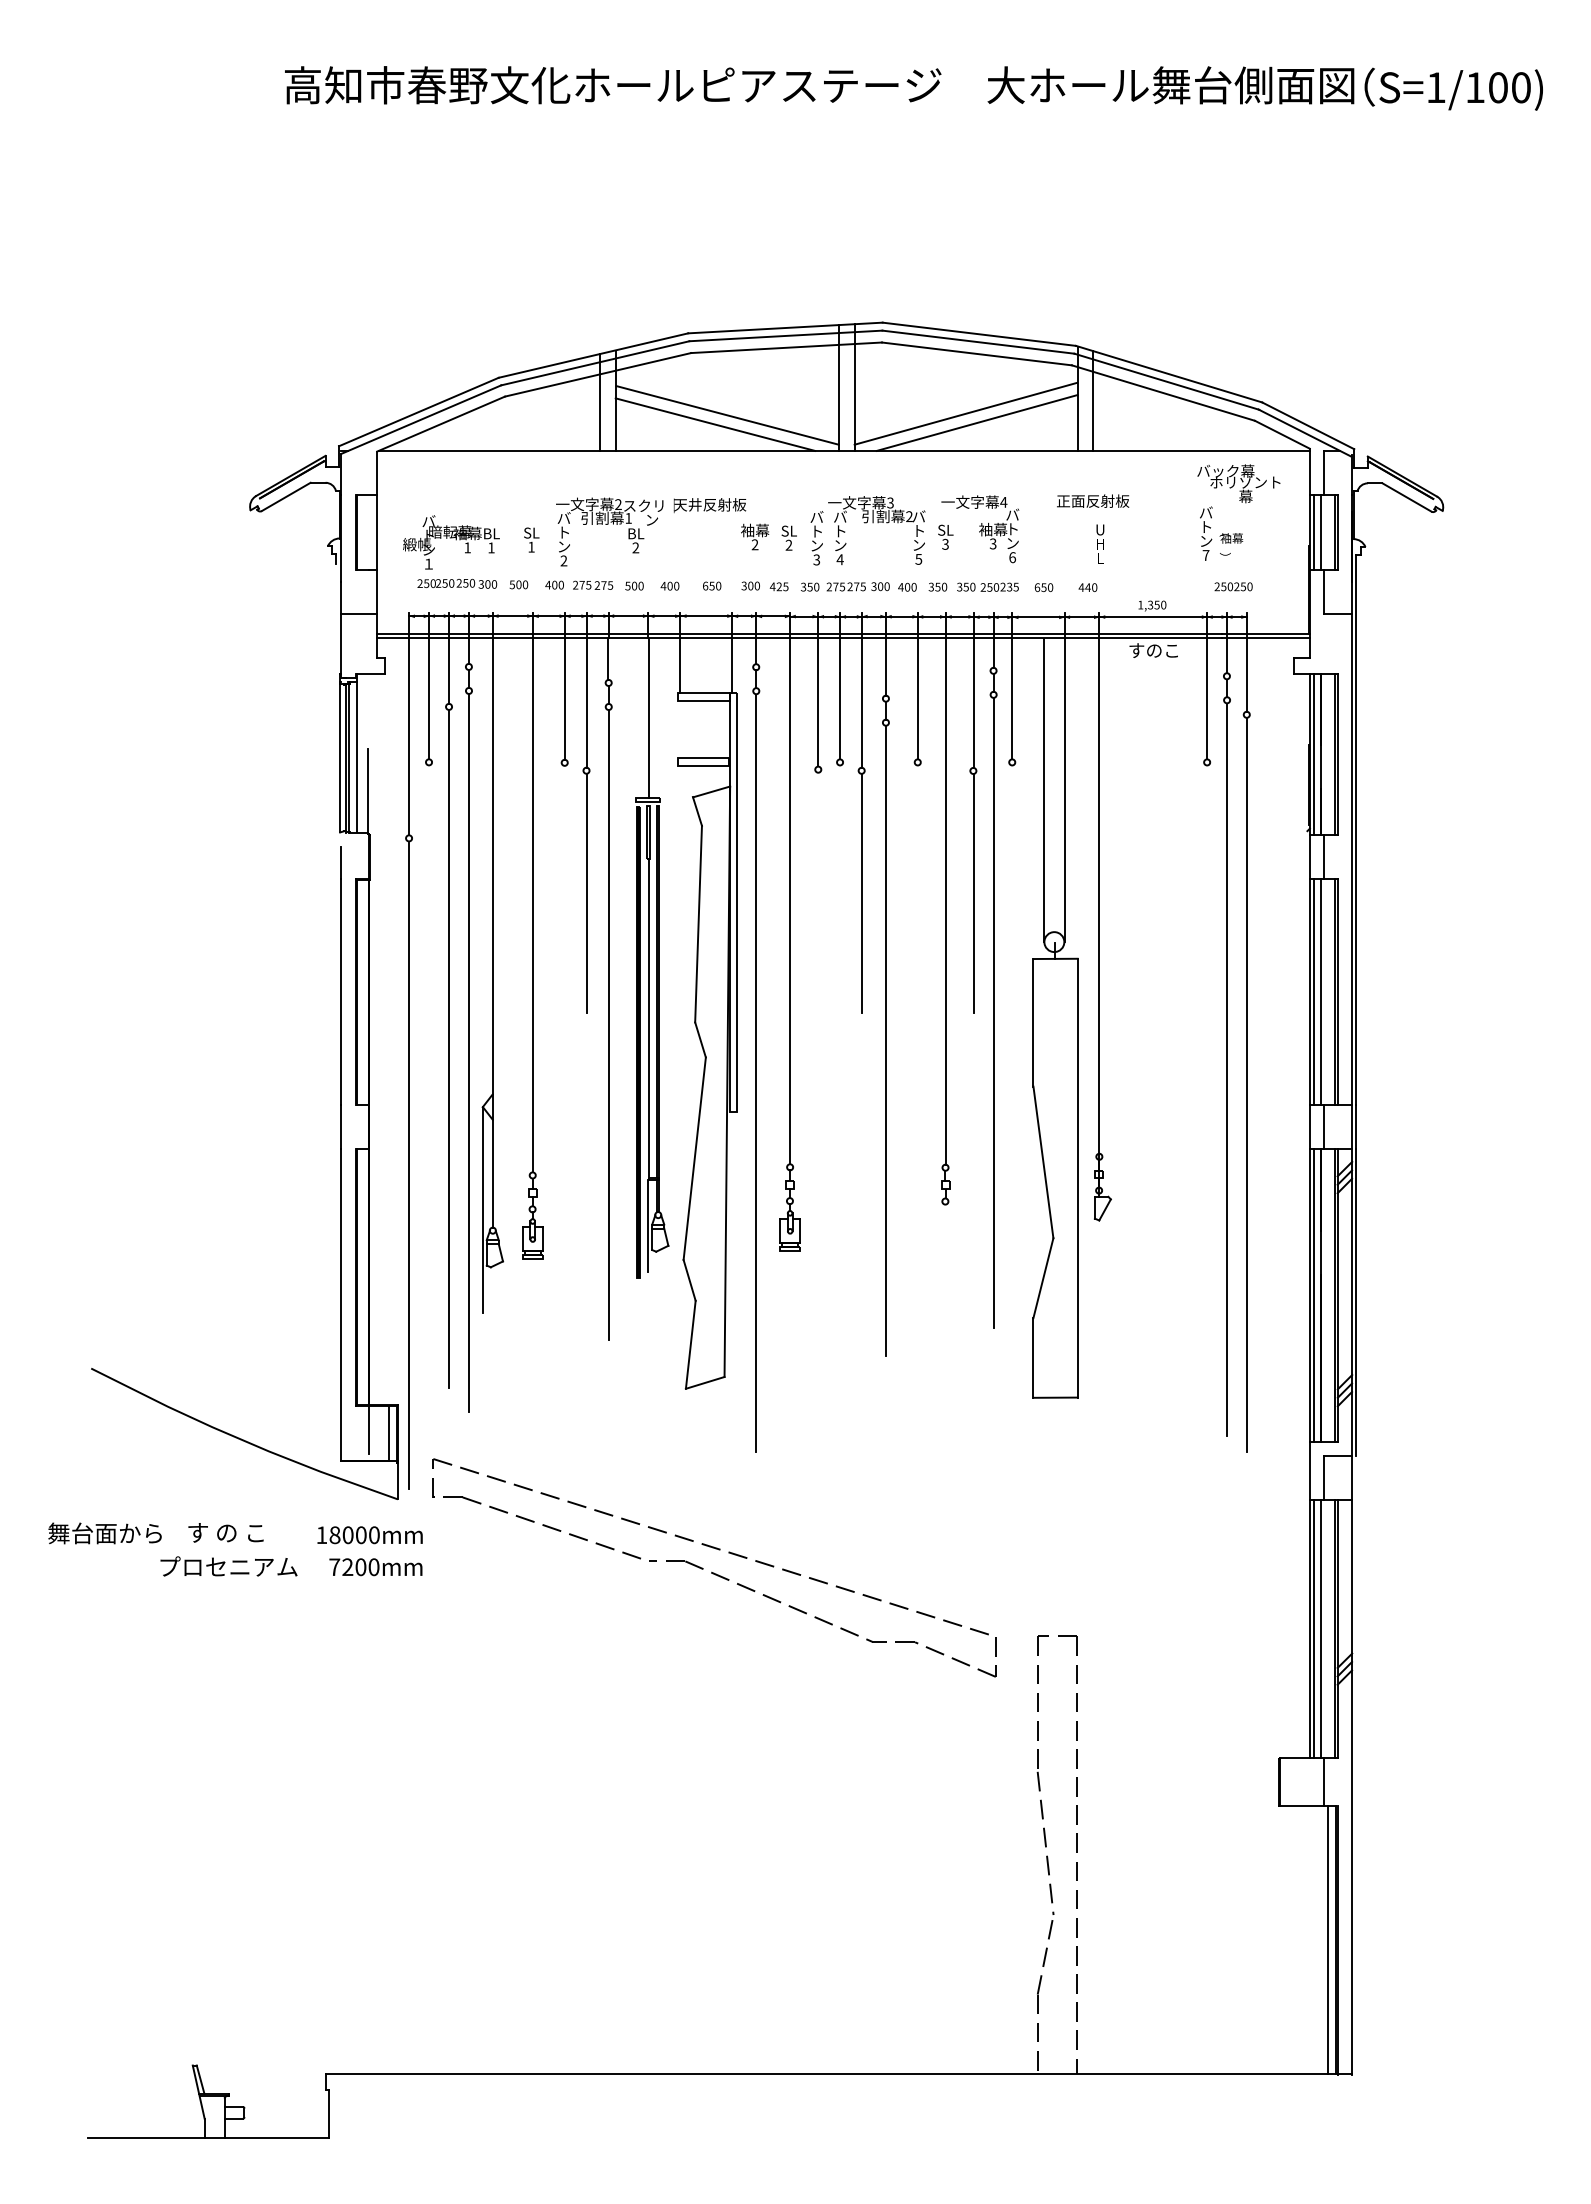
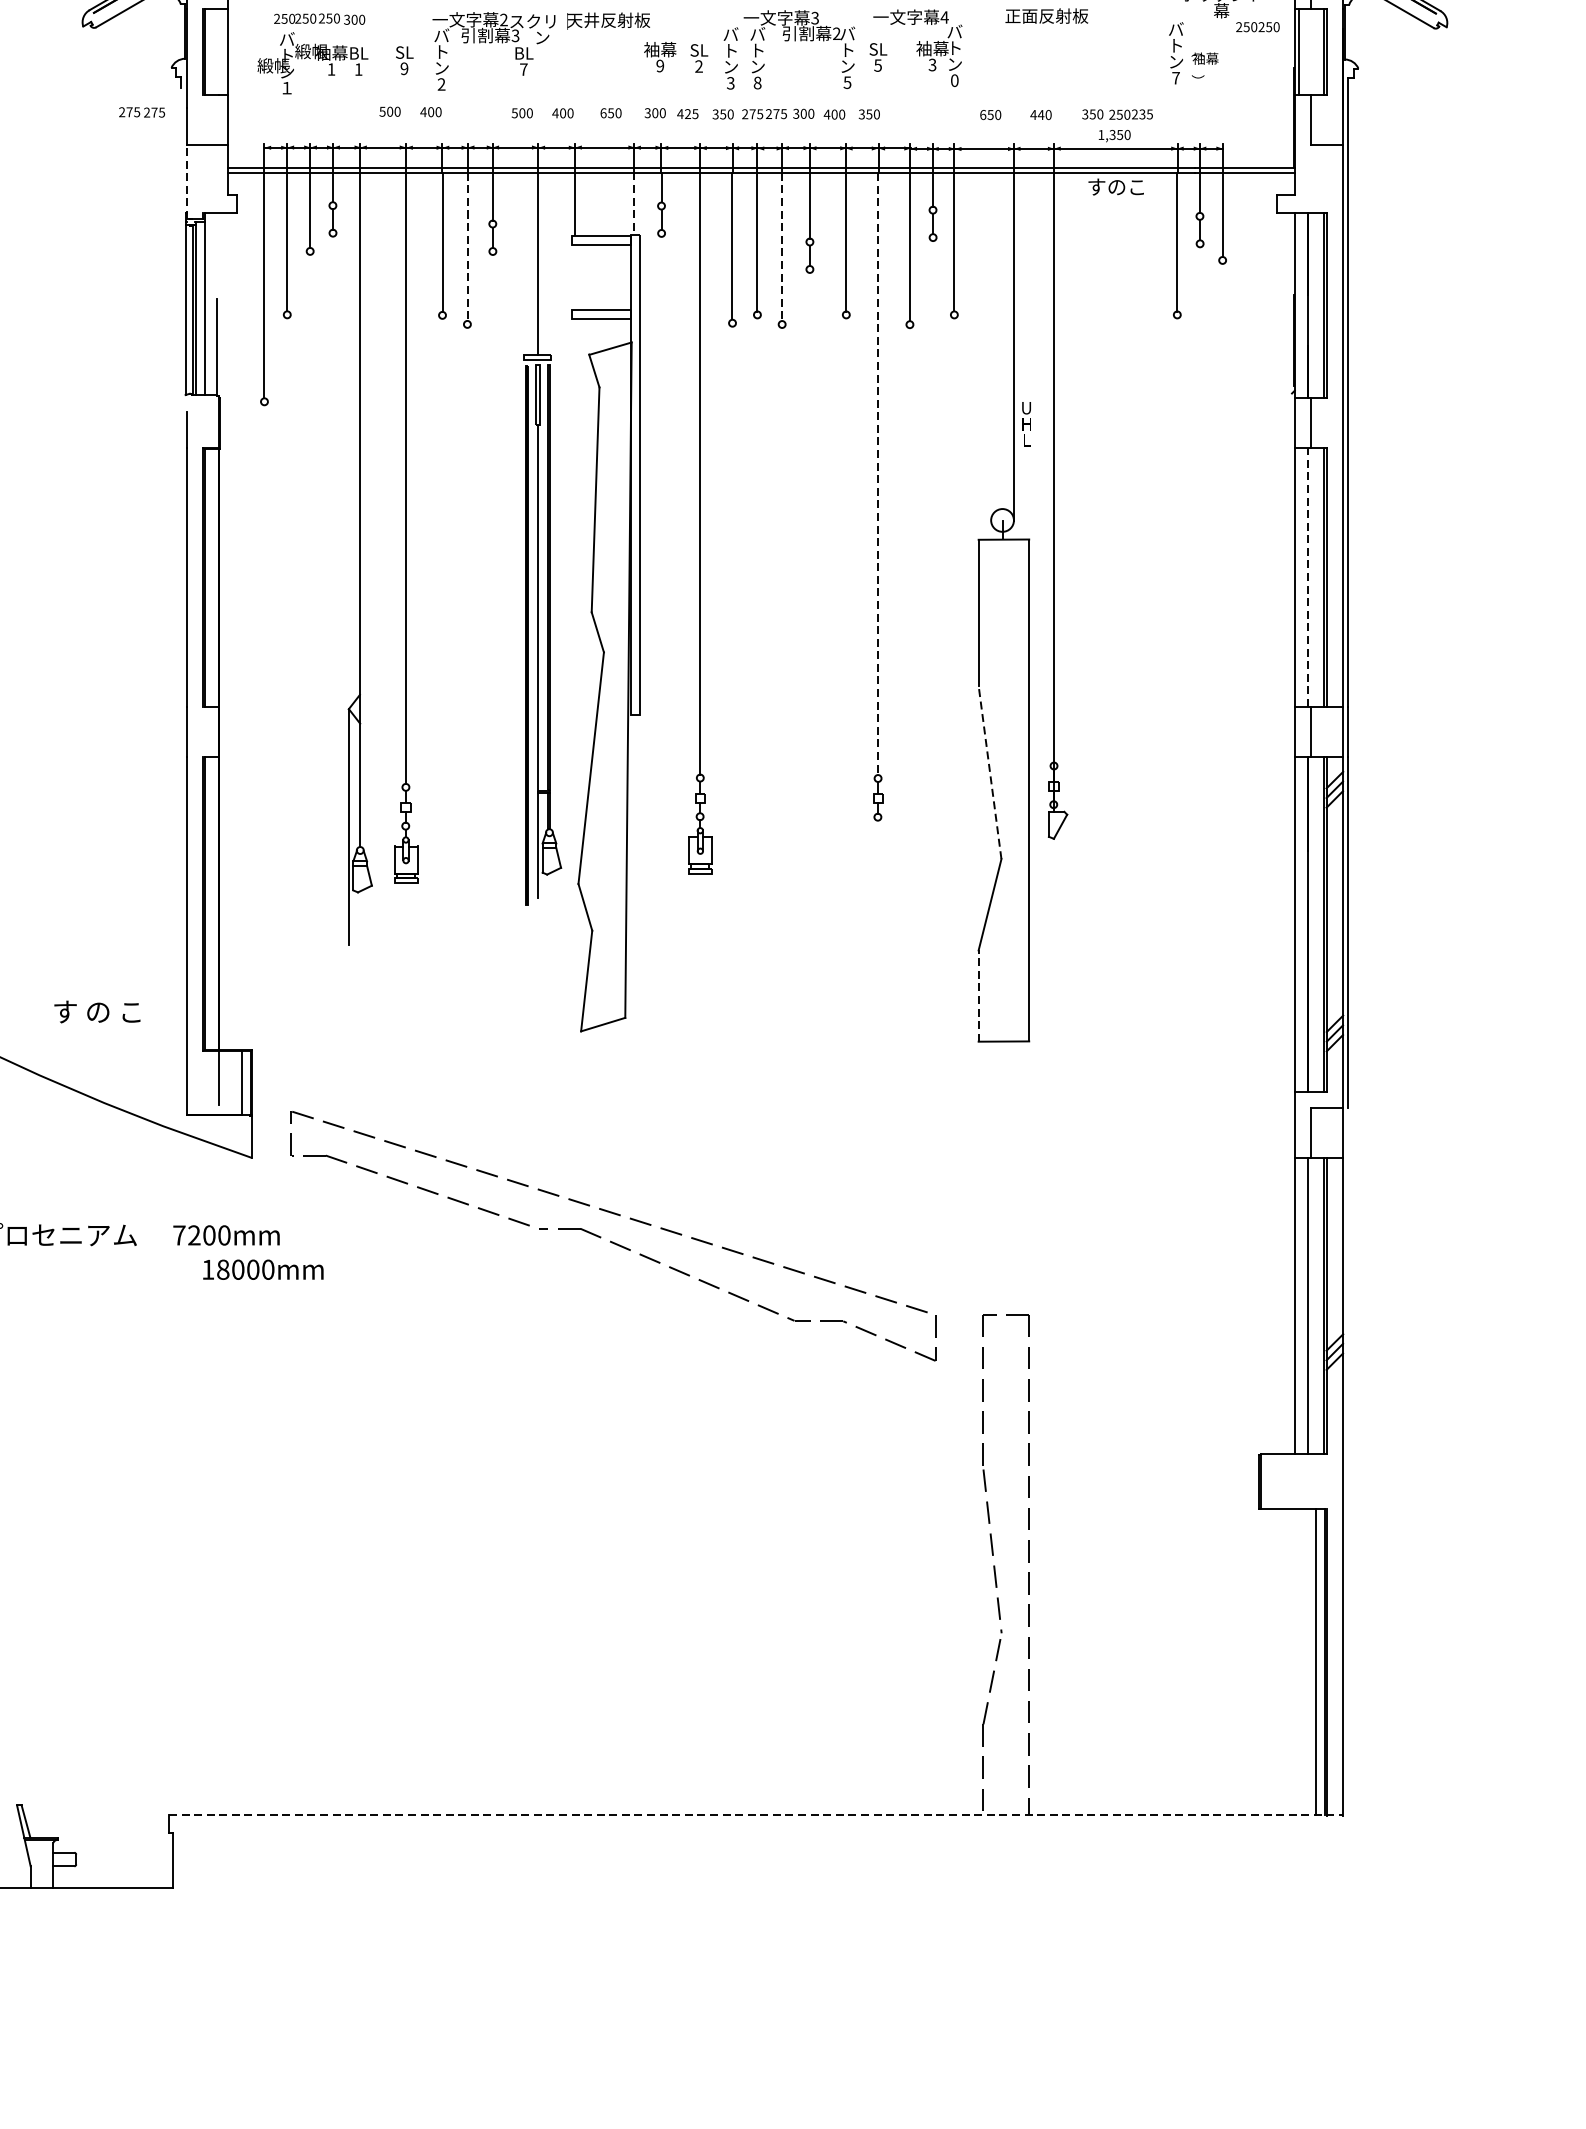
text: (628, 517) -> (515, 34), 1 -> 3
text: (450, 531) -> (311, 50), 暗転幕 -> 緞帳
line: (1321, 532) -> (1308, 51), removed
text: (945, 543) -> (878, 64), 3 -> 5
text: (1100, 543) -> (1026, 423), moved
text: (754, 545) -> (659, 66), 2 -> 9
text: (531, 546) -> (404, 67), 1 -> 9
text: (635, 547) -> (523, 69), 2 -> 7
text: (1012, 557) -> (954, 80), 6 -> 0
text: (839, 559) -> (756, 82), 4 -> 8
text: (457, 583) -> (319, 18), moved
text: (593, 584) -> (142, 111), moved
text: (987, 586) -> (1117, 113), moved
text: (1233, 586) -> (1257, 26), moved
line: (341, 645) -> (187, 181), solid -> dashed
line: (732, 665) -> (634, 204), solid -> dashed
line: (586, 702) -> (467, 246), solid -> dashed
line: (861, 703) -> (781, 247), solid -> dashed
line: (1313, 754) -> (1298, 305), removed
line: (1044, 790) -> (991, 347), removed
line: (586, 893) -> (467, 464), removed
line: (861, 893) -> (781, 464), removed
line: (973, 893) -> (910, 464), removed
line: (945, 902) -> (878, 475), solid -> dashed
line: (1313, 991) -> (1298, 576), removed
line: (1321, 991) -> (1308, 576), solid -> dashed
line: (993, 1013) -> (932, 602), removed
line: (608, 1025) -> (492, 615), removed
line: (886, 1040) -> (810, 632), removed
line: (449, 1049) -> (310, 643), removed
line: (469, 1053) -> (333, 647), removed
line: (1227, 1070) -> (1200, 667), removed
line: (756, 1073) -> (661, 670), removed
line: (1246, 1085) -> (1222, 684), removed
line: (1043, 1161) -> (990, 771), solid -> dashed
line: (409, 1166) -> (264, 777), removed
line: (1313, 1294) -> (1298, 923), removed
line: (1033, 1357) -> (978, 995), solid -> dashed
text: (225, 1532) -> (96, 1011), moved
text: (369, 1535) -> (262, 1270), moved
line: (1313, 1628) -> (1298, 1305), removed
line: (1324, 1781) -> (1311, 1480), removed
line: (839, 2074) -> (756, 1815), solid -> dashed

